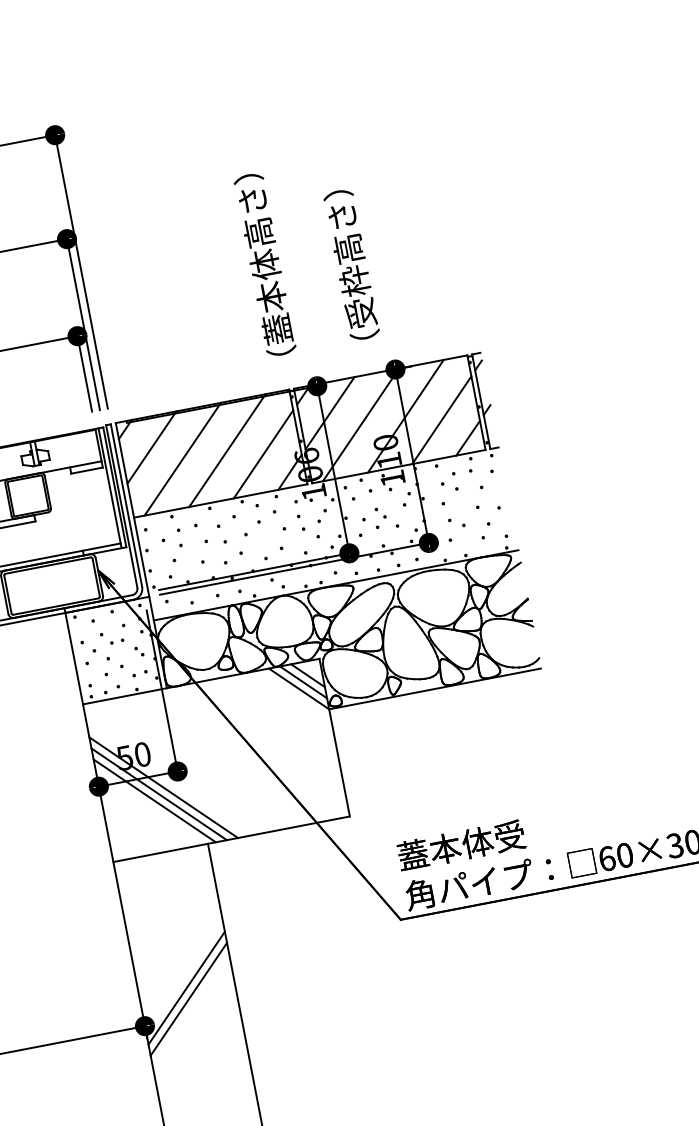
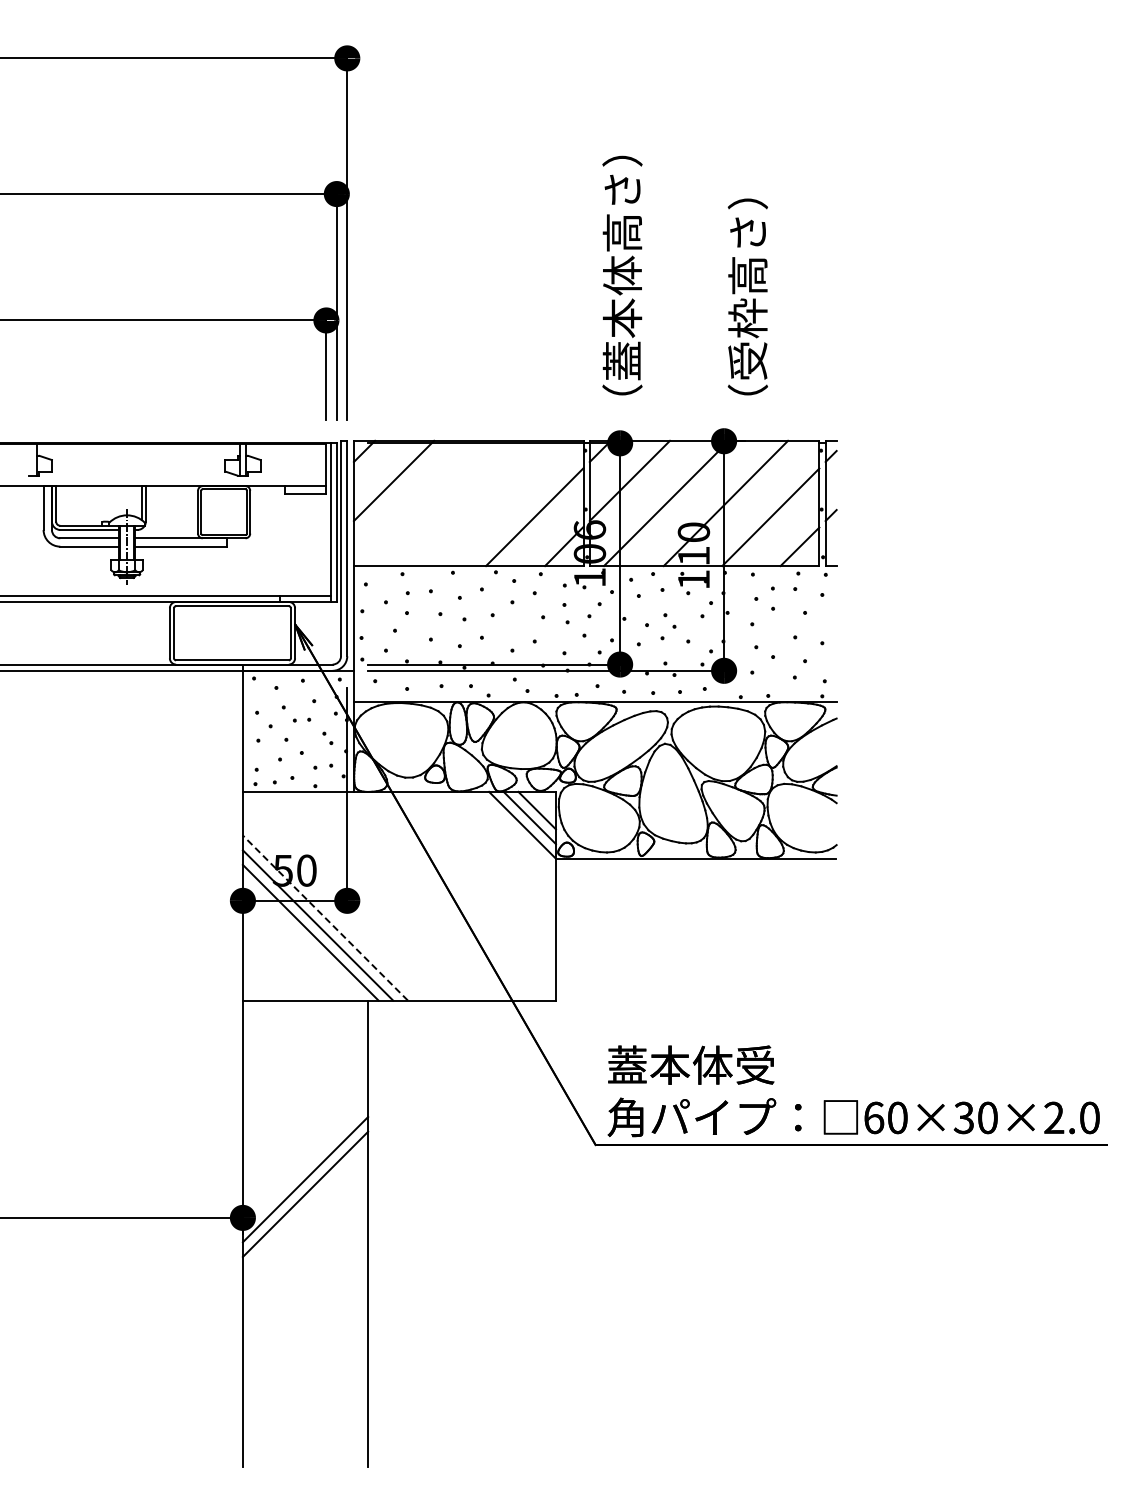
text: (265, 264) -> (622, 275), moved
text: (351, 264) -> (747, 296), moved
line: (227, 450) -> (489, 503), removed
line: (182, 459) -> (430, 503), removed
line: (163, 788) -> (325, 918), solid -> dashed

